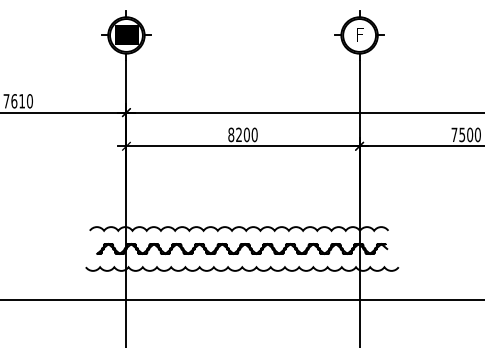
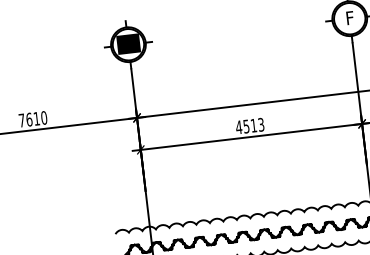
text: (242, 134) -> (249, 125), 8200 -> 4513

